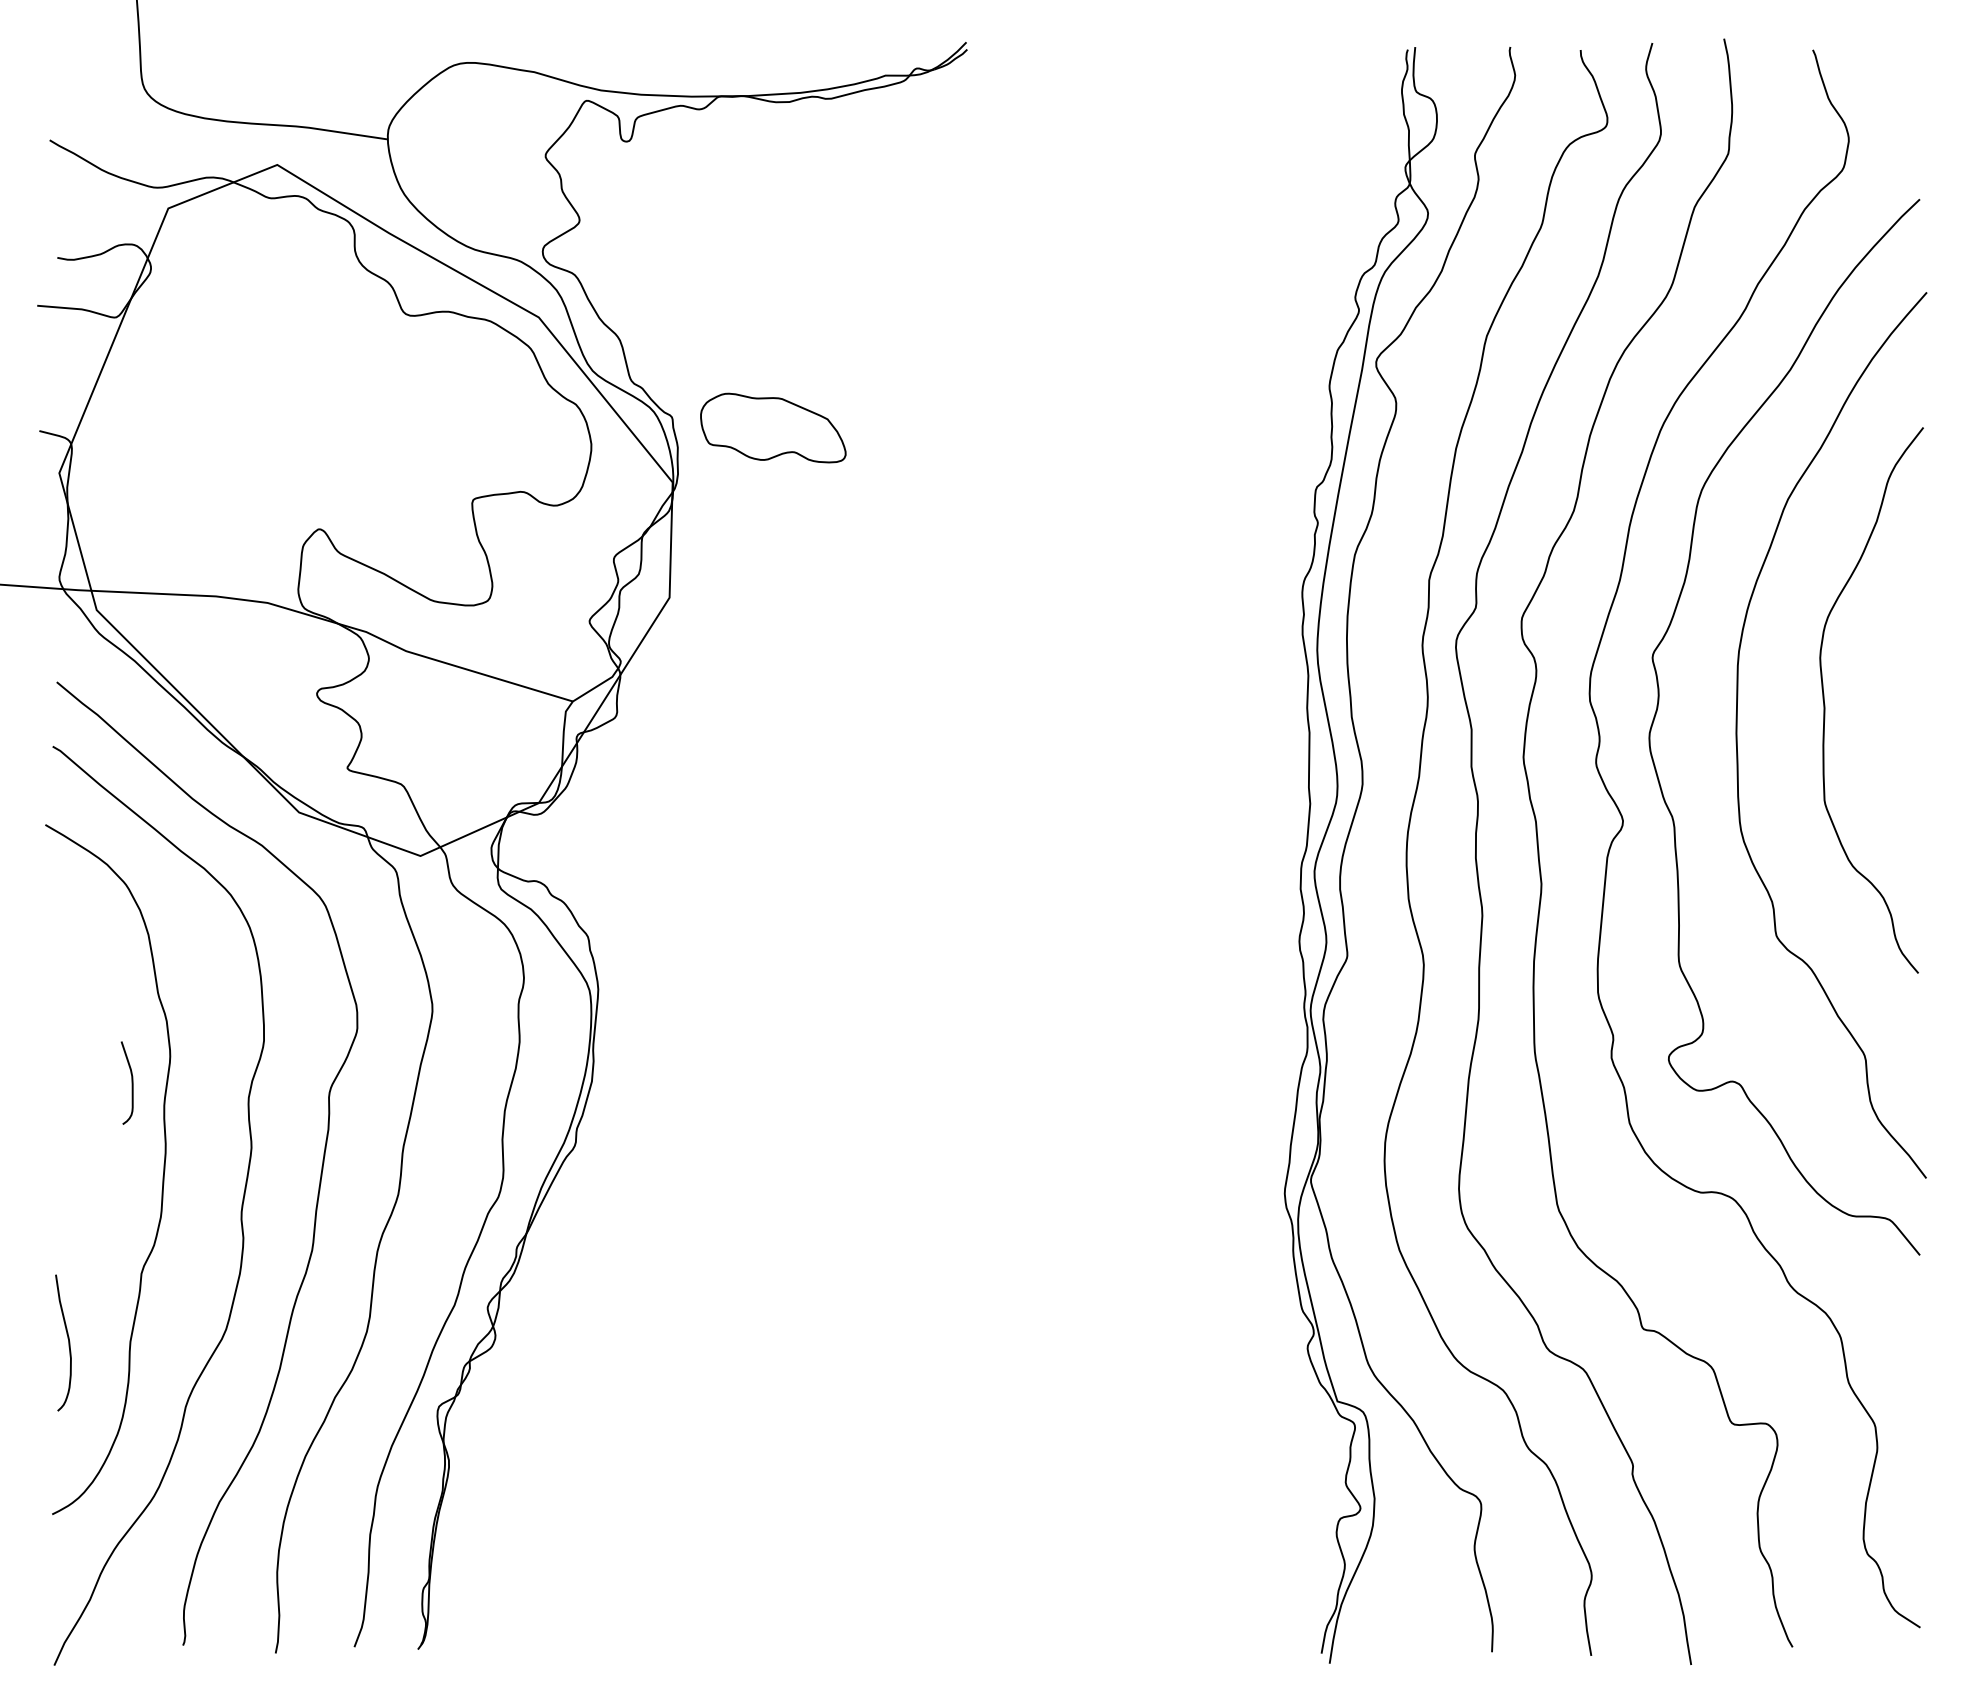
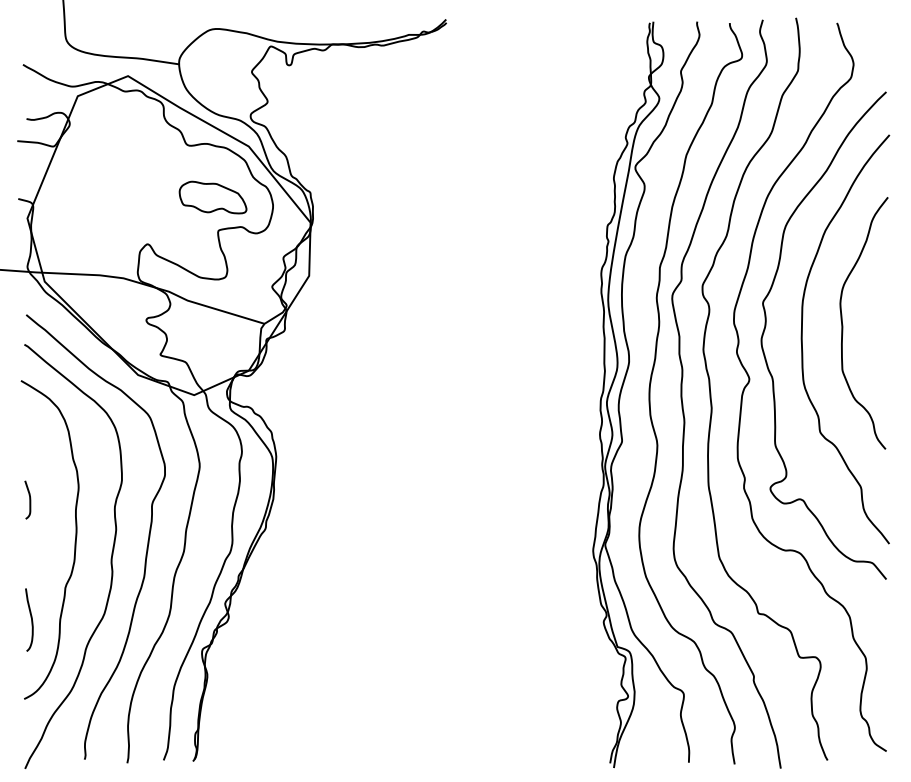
part: (772, 427) -> (212, 197), moved
curve: (130, 1082) -> (29, 499), moved

